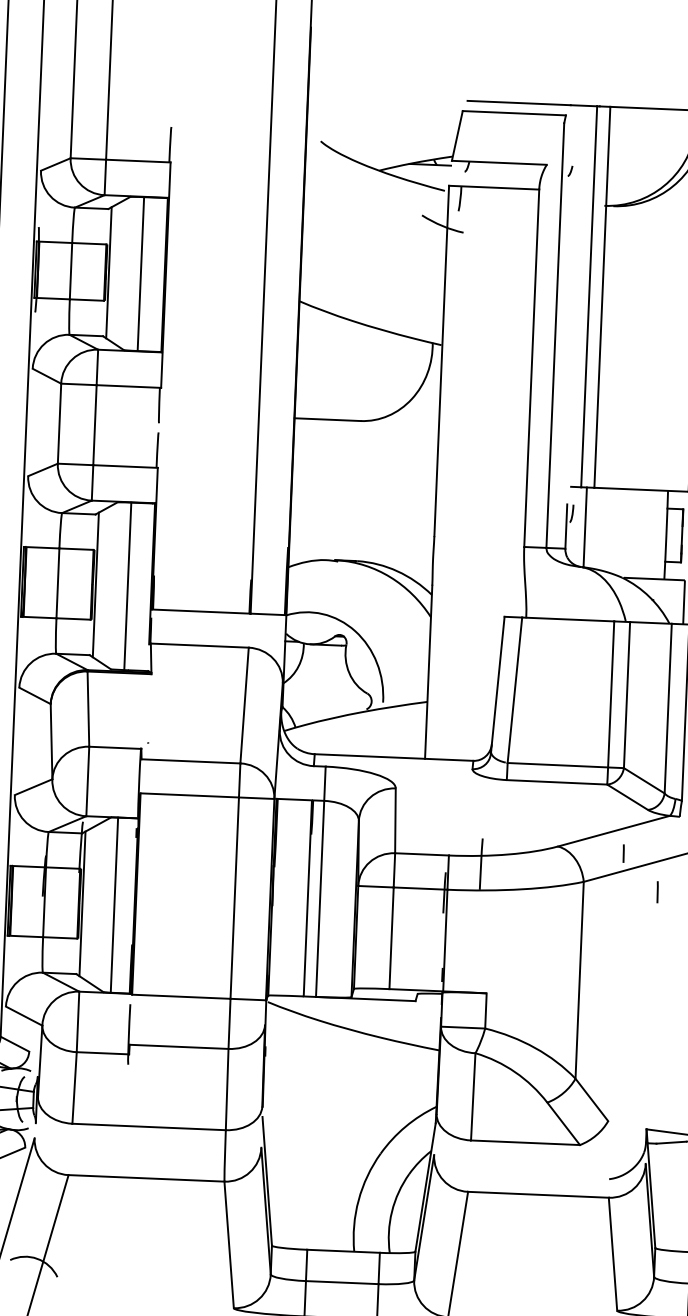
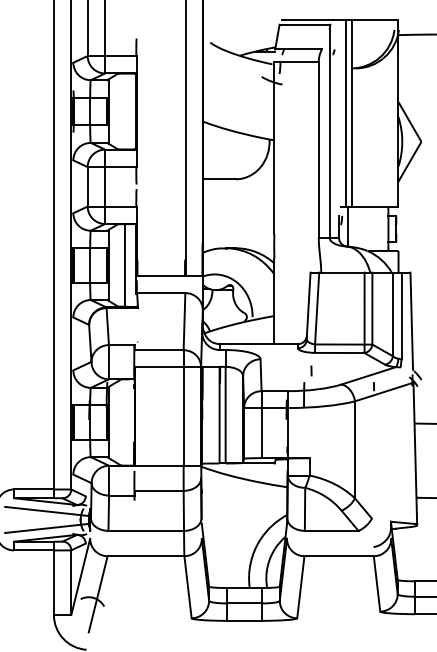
line: (140, 273) -> (124, 111), removed
line: (657, 891) -> (311, 370), moved
line: (114, 905) -> (124, 422), removed

